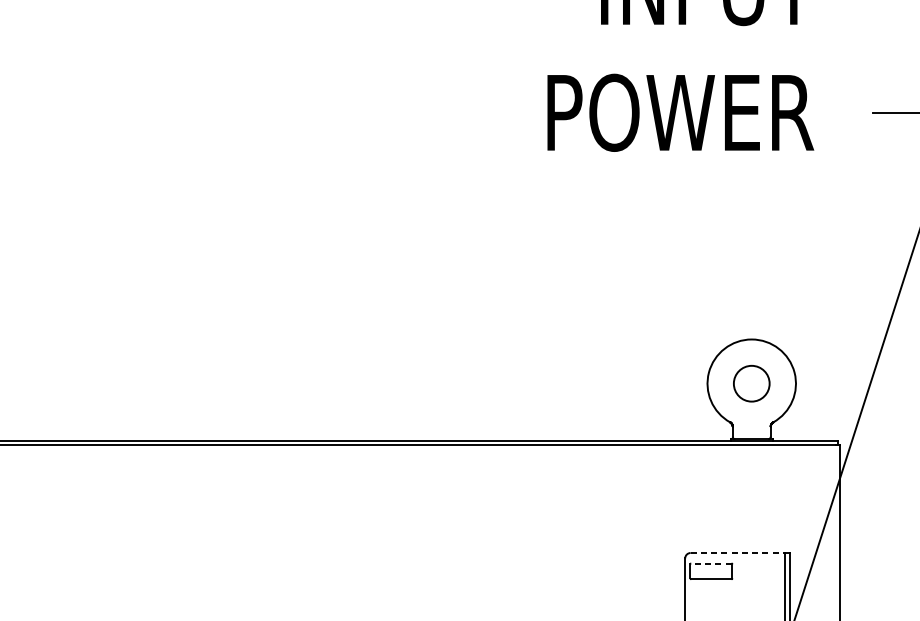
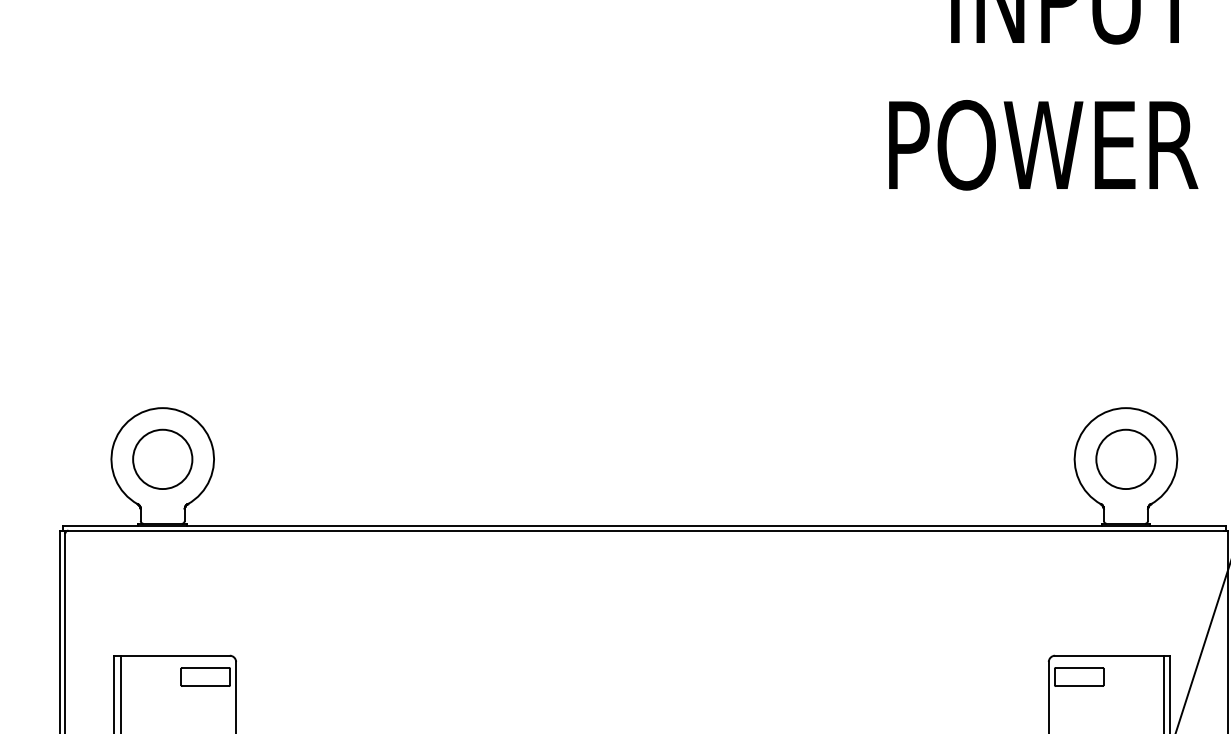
circle: (751, 383) -> (1125, 459), size x1.43
line: (737, 552) -> (1109, 655), dashed -> solid
line: (710, 563) -> (1078, 667), dashed -> solid

